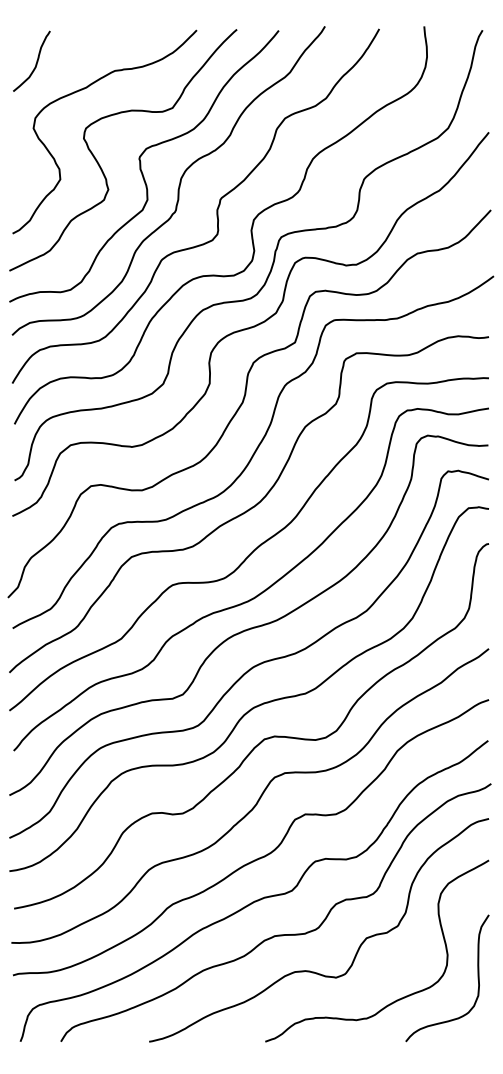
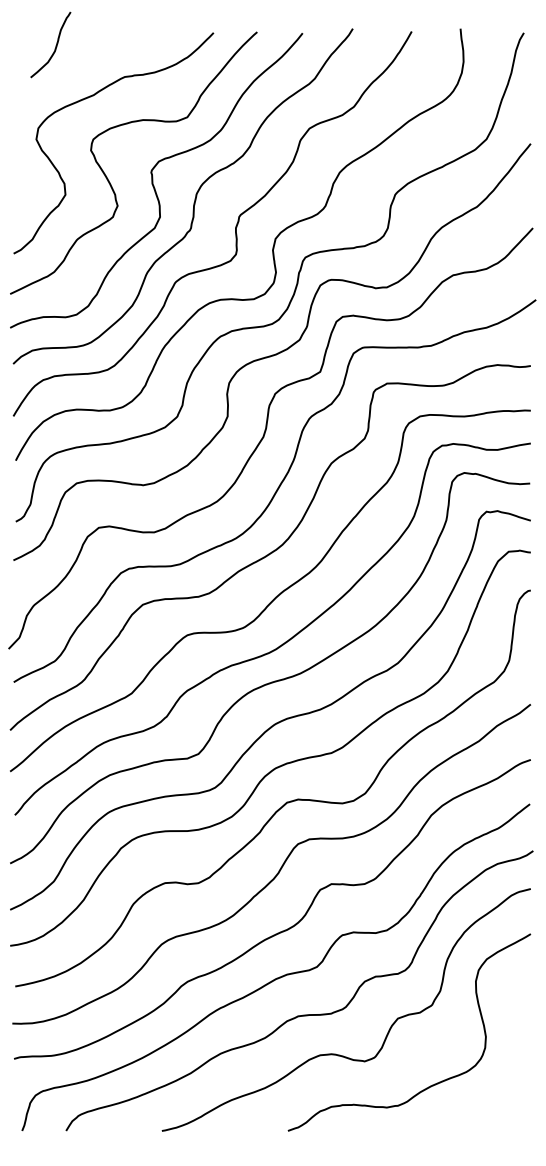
curve: (36, 60) -> (55, 43), moved
curve: (477, 978) -> (518, 1062), removed

